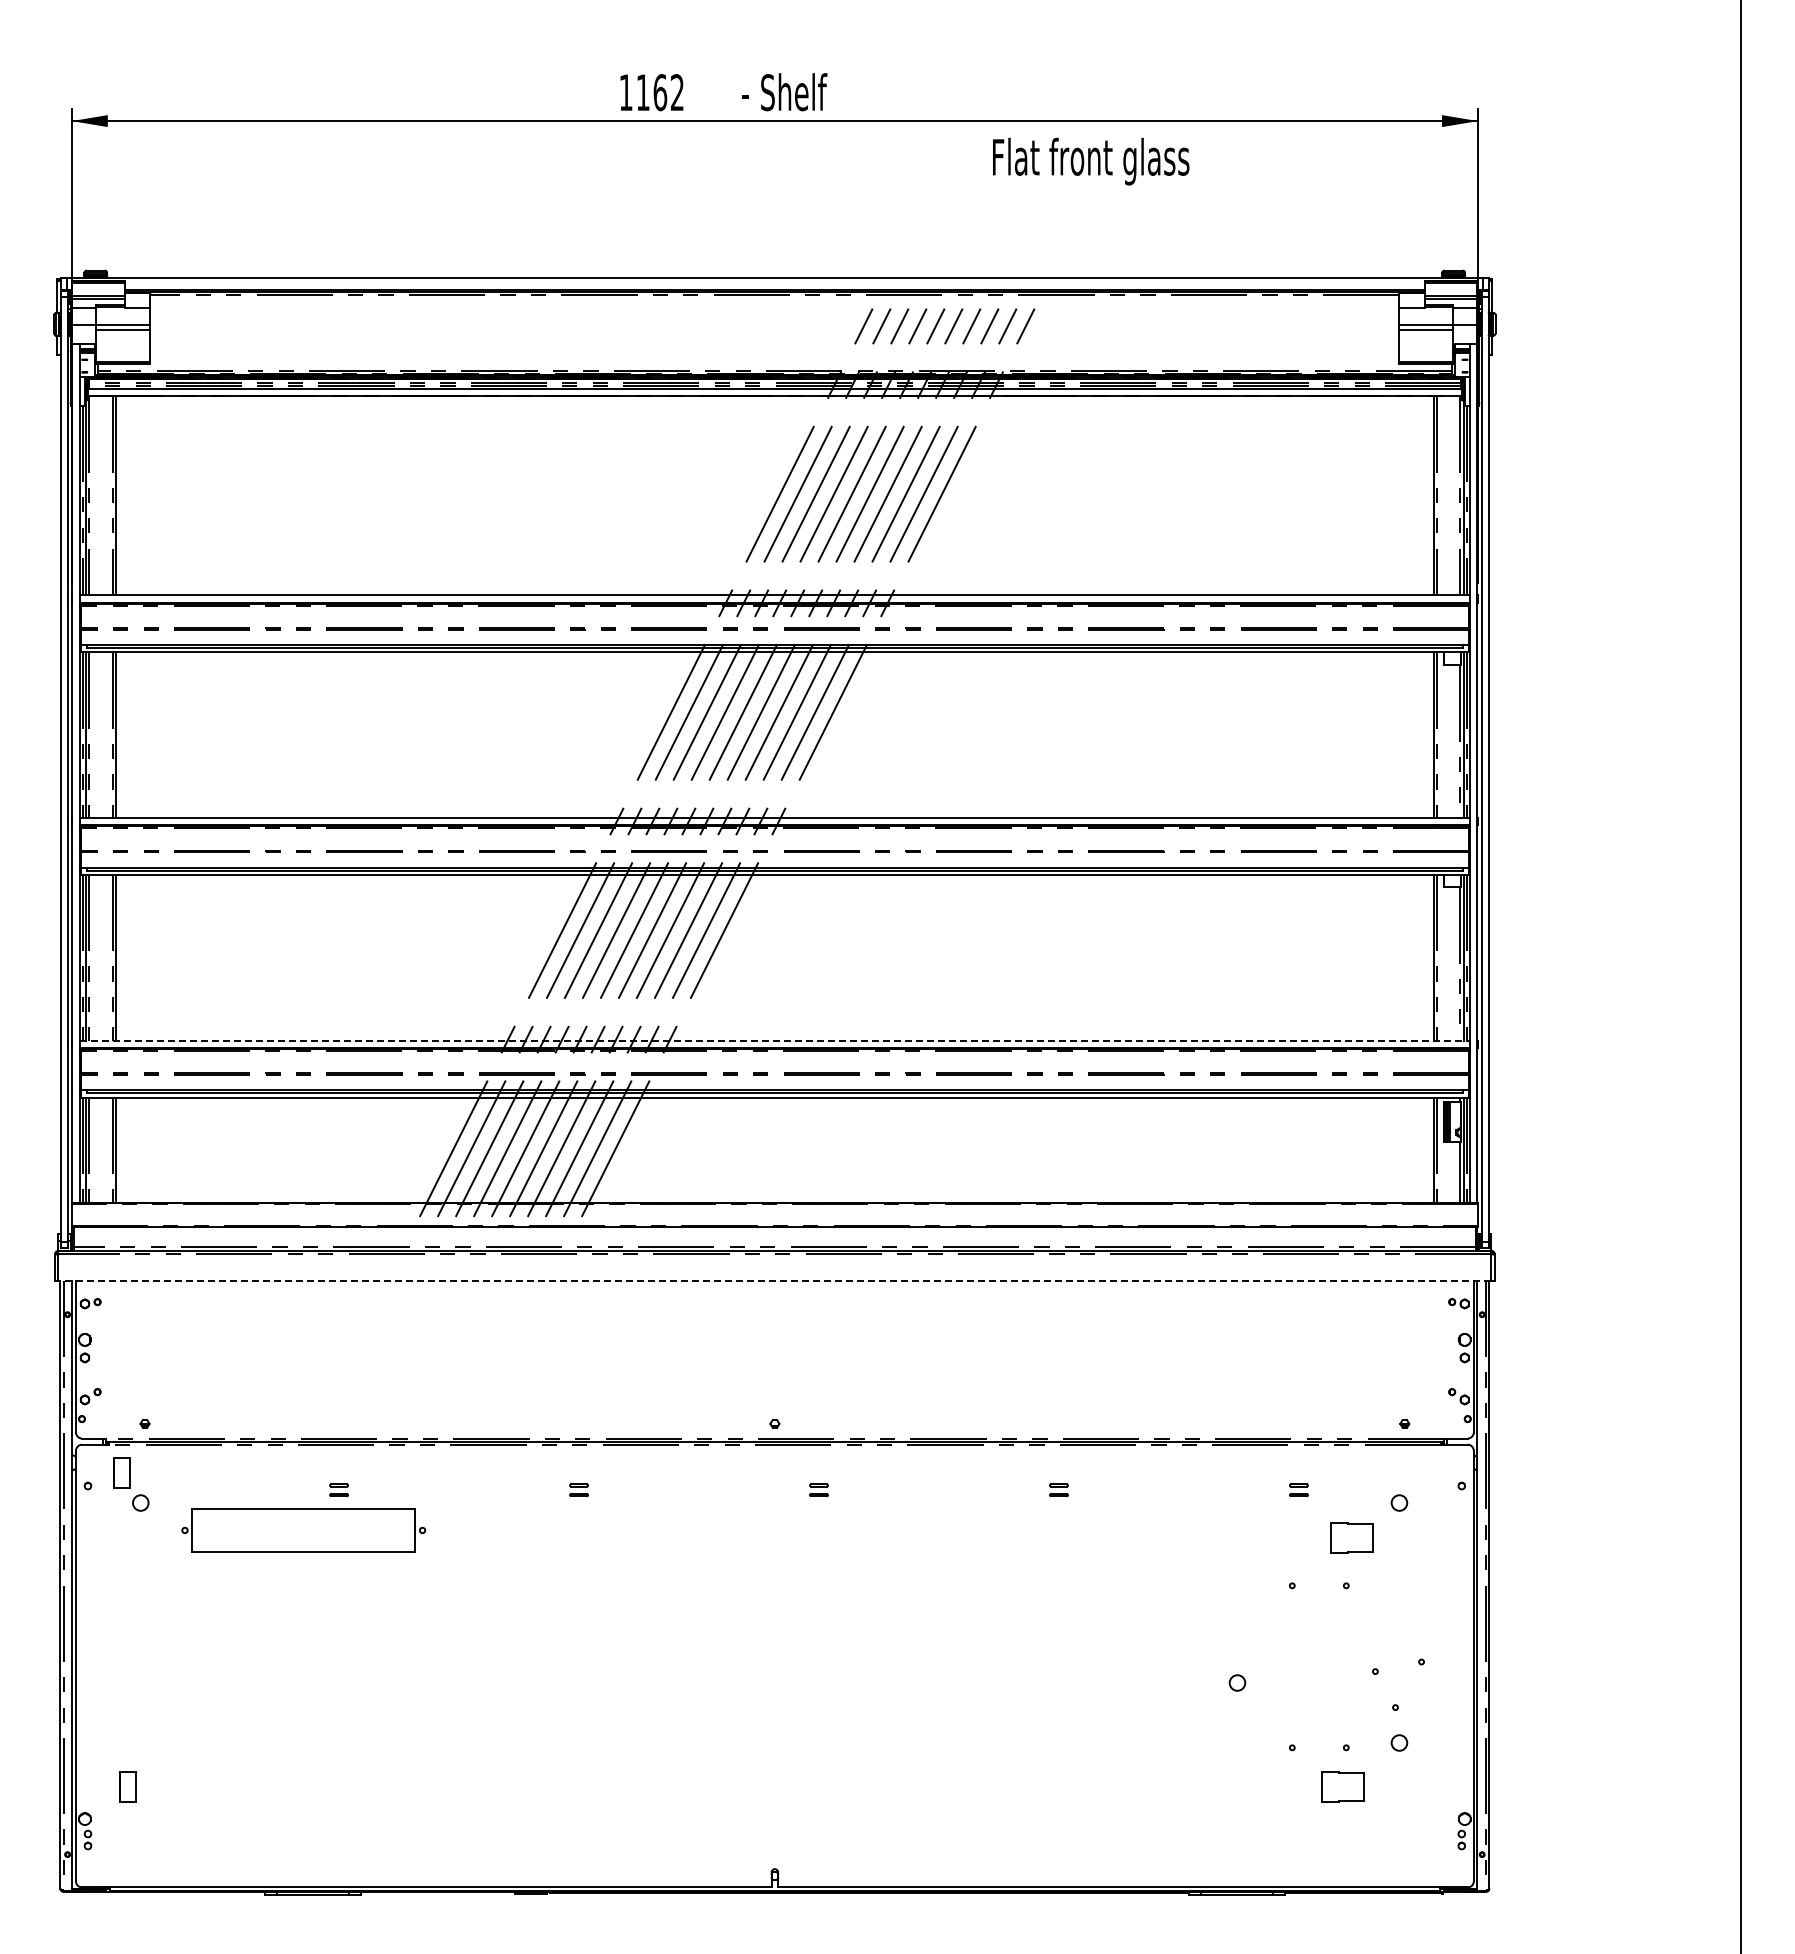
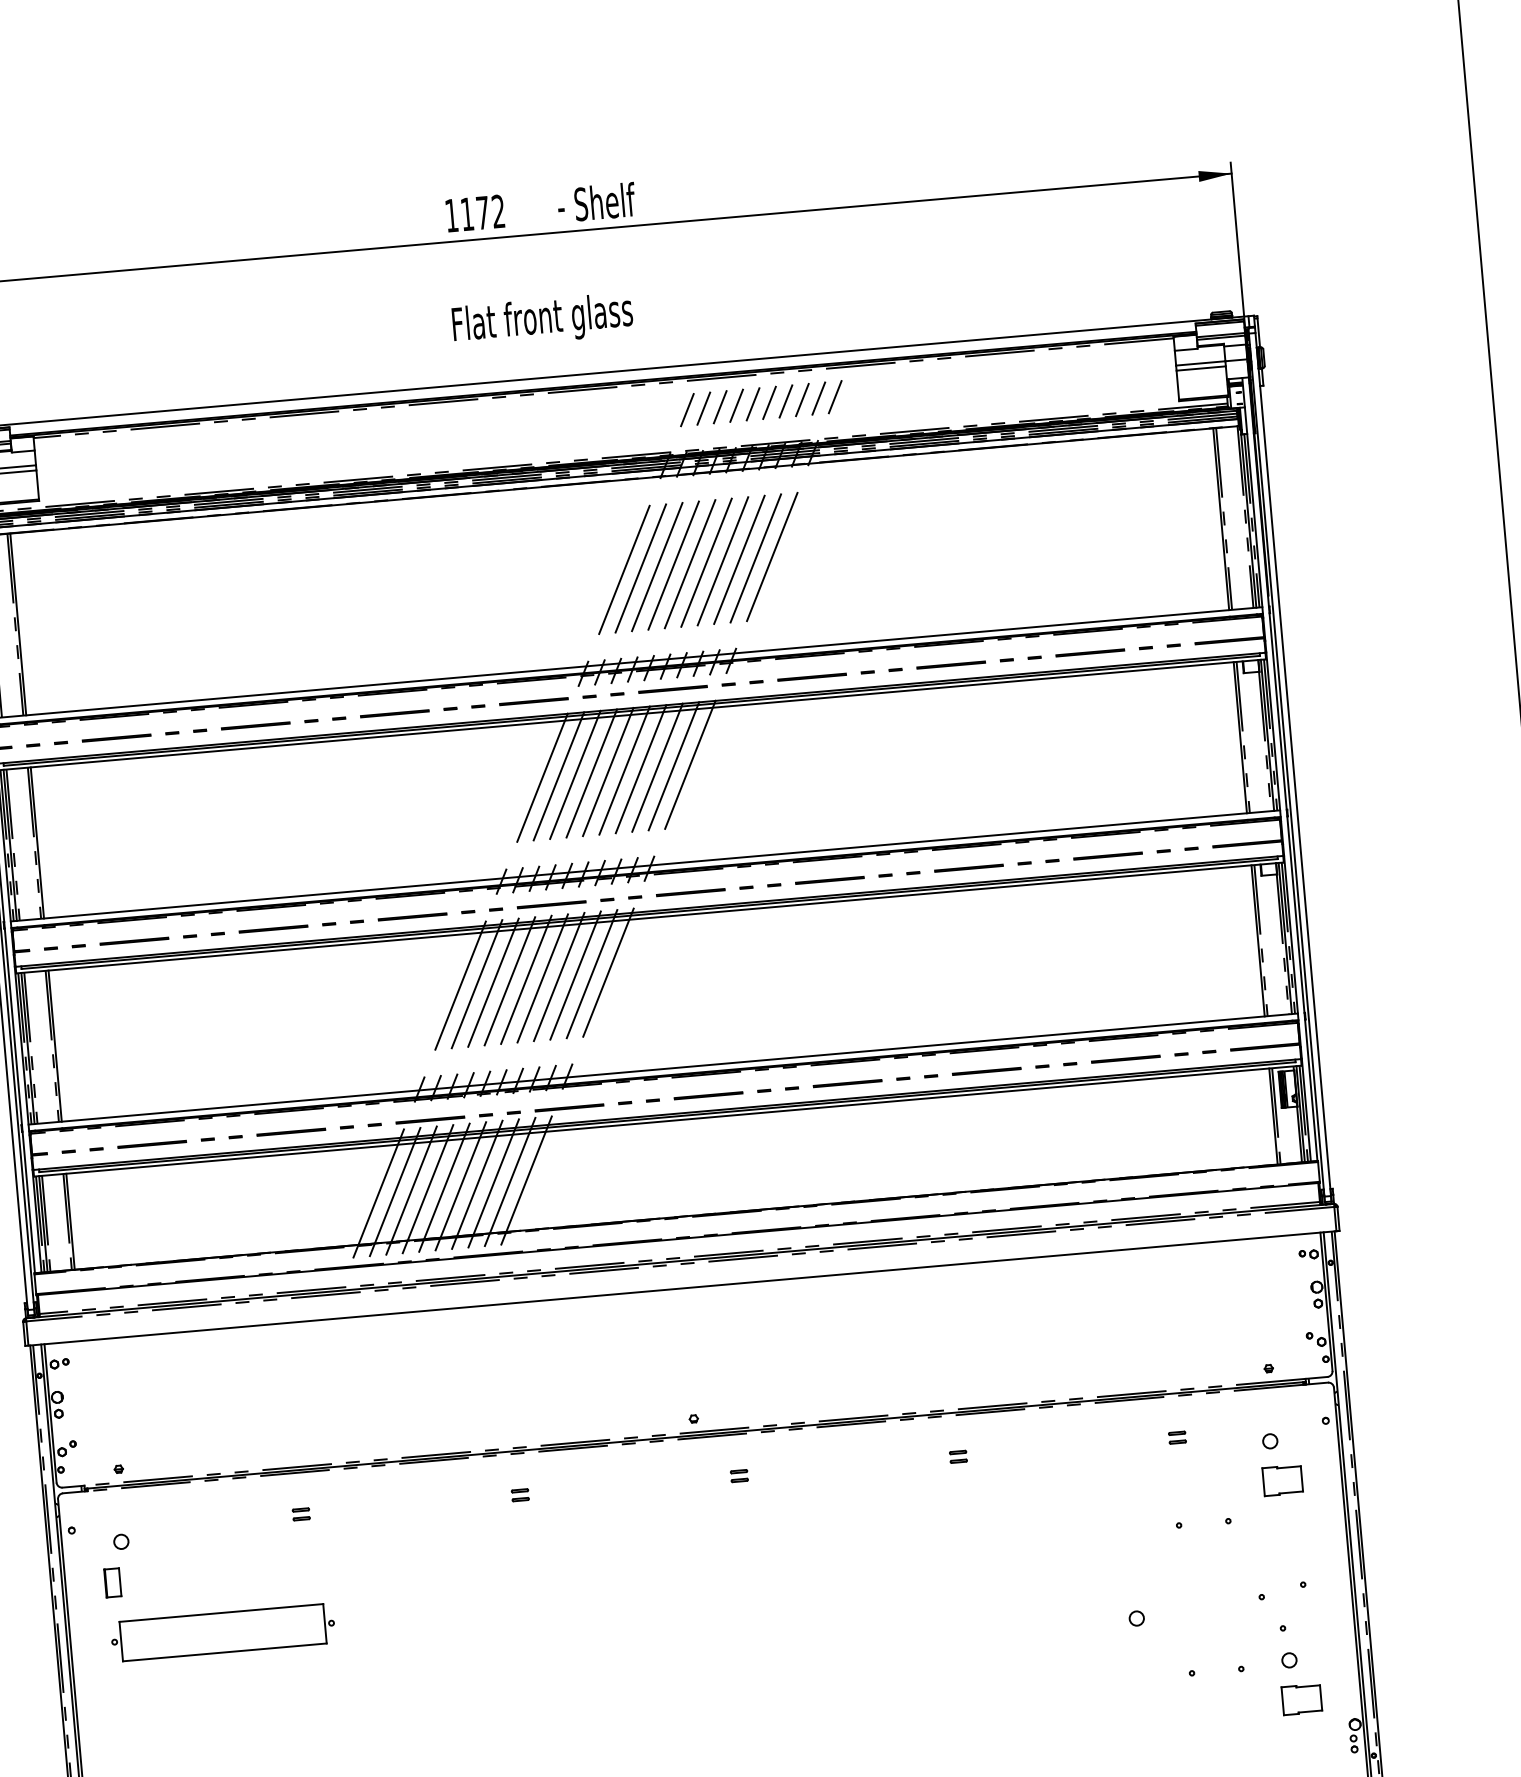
text: (660, 92) -> (483, 212), 1162 -> 1172
text: (1091, 161) -> (543, 320), moved
line: (775, 1040) -> (663, 1068), dashed -> solid
line: (774, 1280) -> (682, 1288), dashed -> solid
part: (121, 1472) -> (112, 1582), moved
part: (303, 1530) -> (222, 1632), moved
part: (1351, 1537) -> (1282, 1480), moved
part: (1342, 1786) -> (1301, 1699), moved

